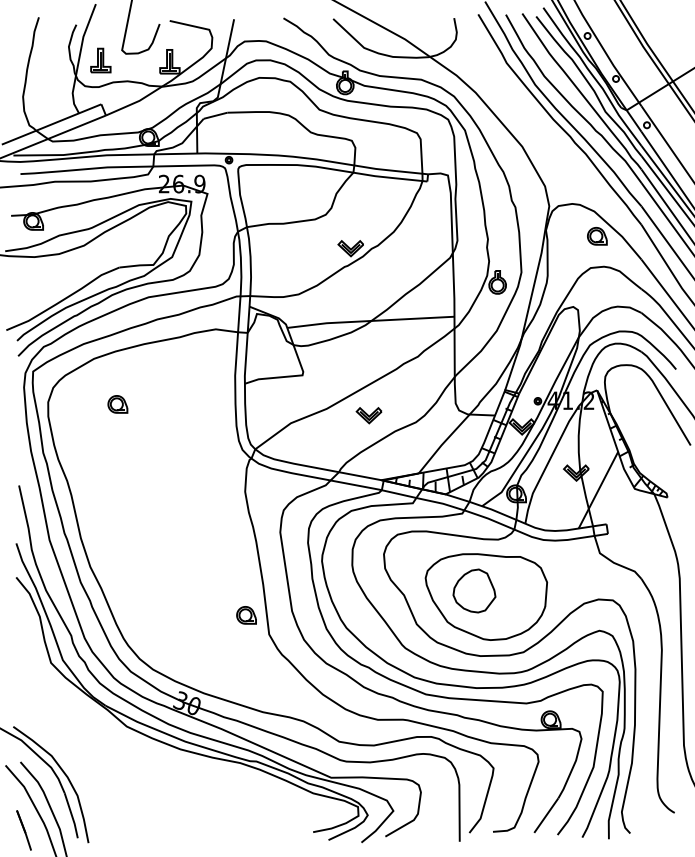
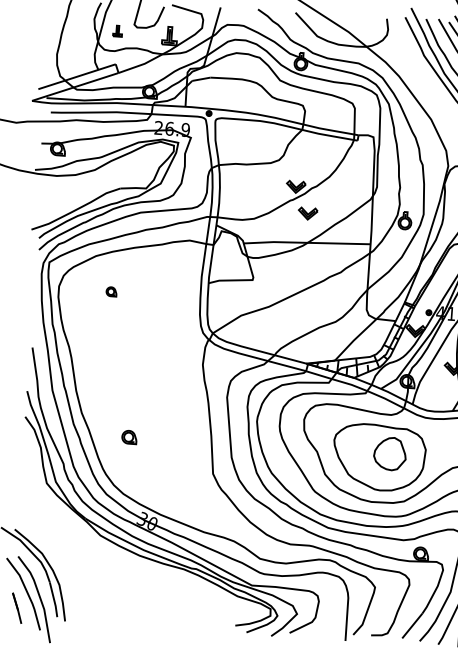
part: (100, 60) -> (117, 31), size x0.6
part: (117, 404) -> (111, 291), size x0.7
part: (368, 415) -> (307, 213), moved
part: (474, 590) -> (390, 453), moved
part: (246, 615) -> (129, 437), moved

